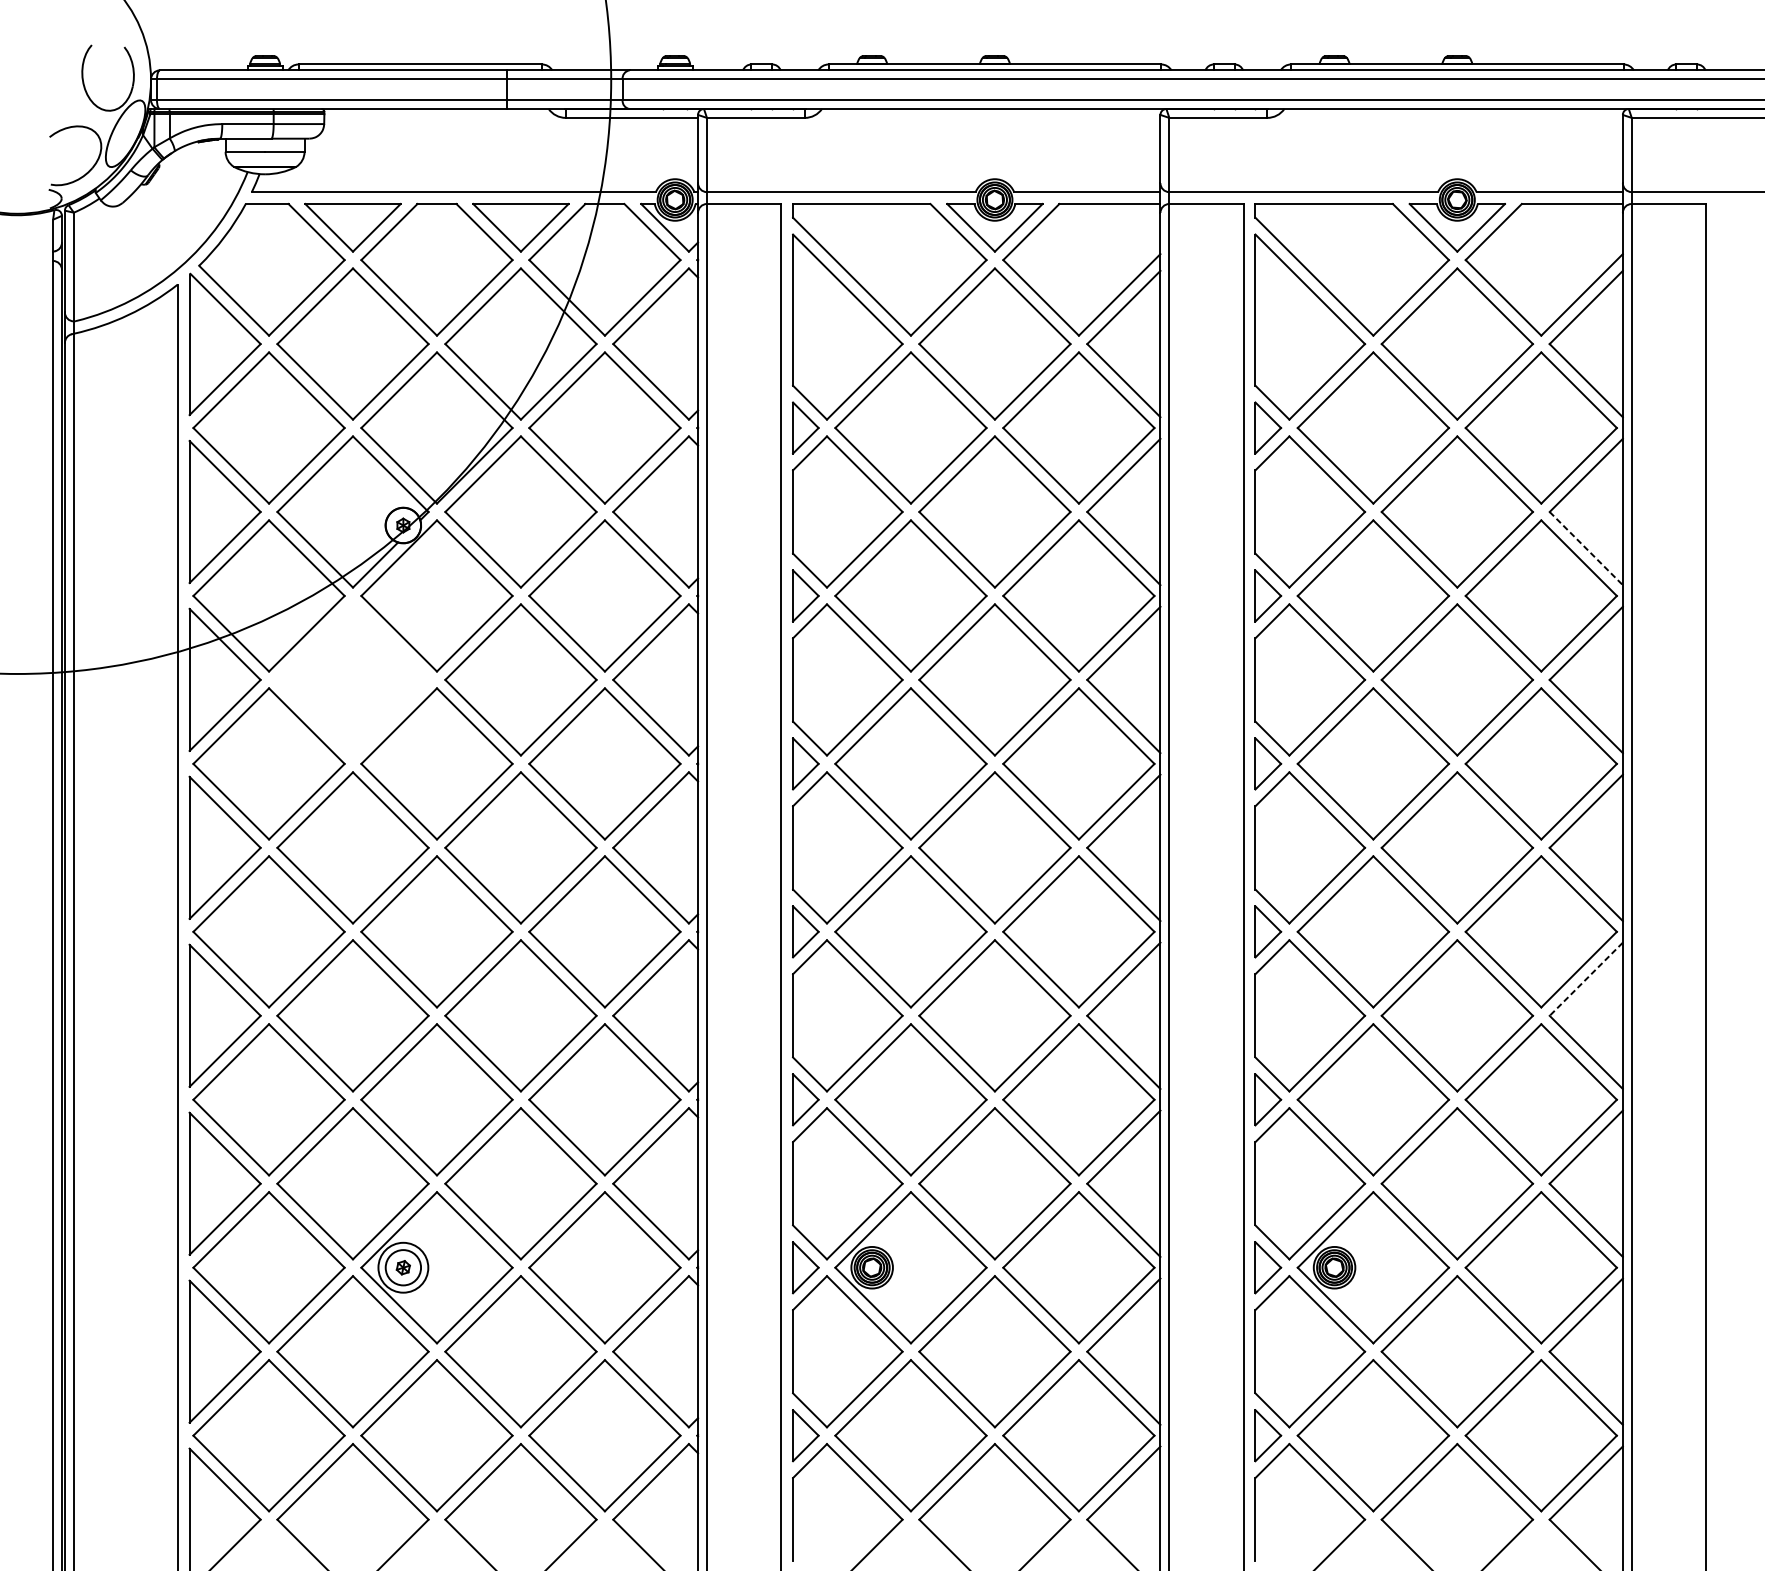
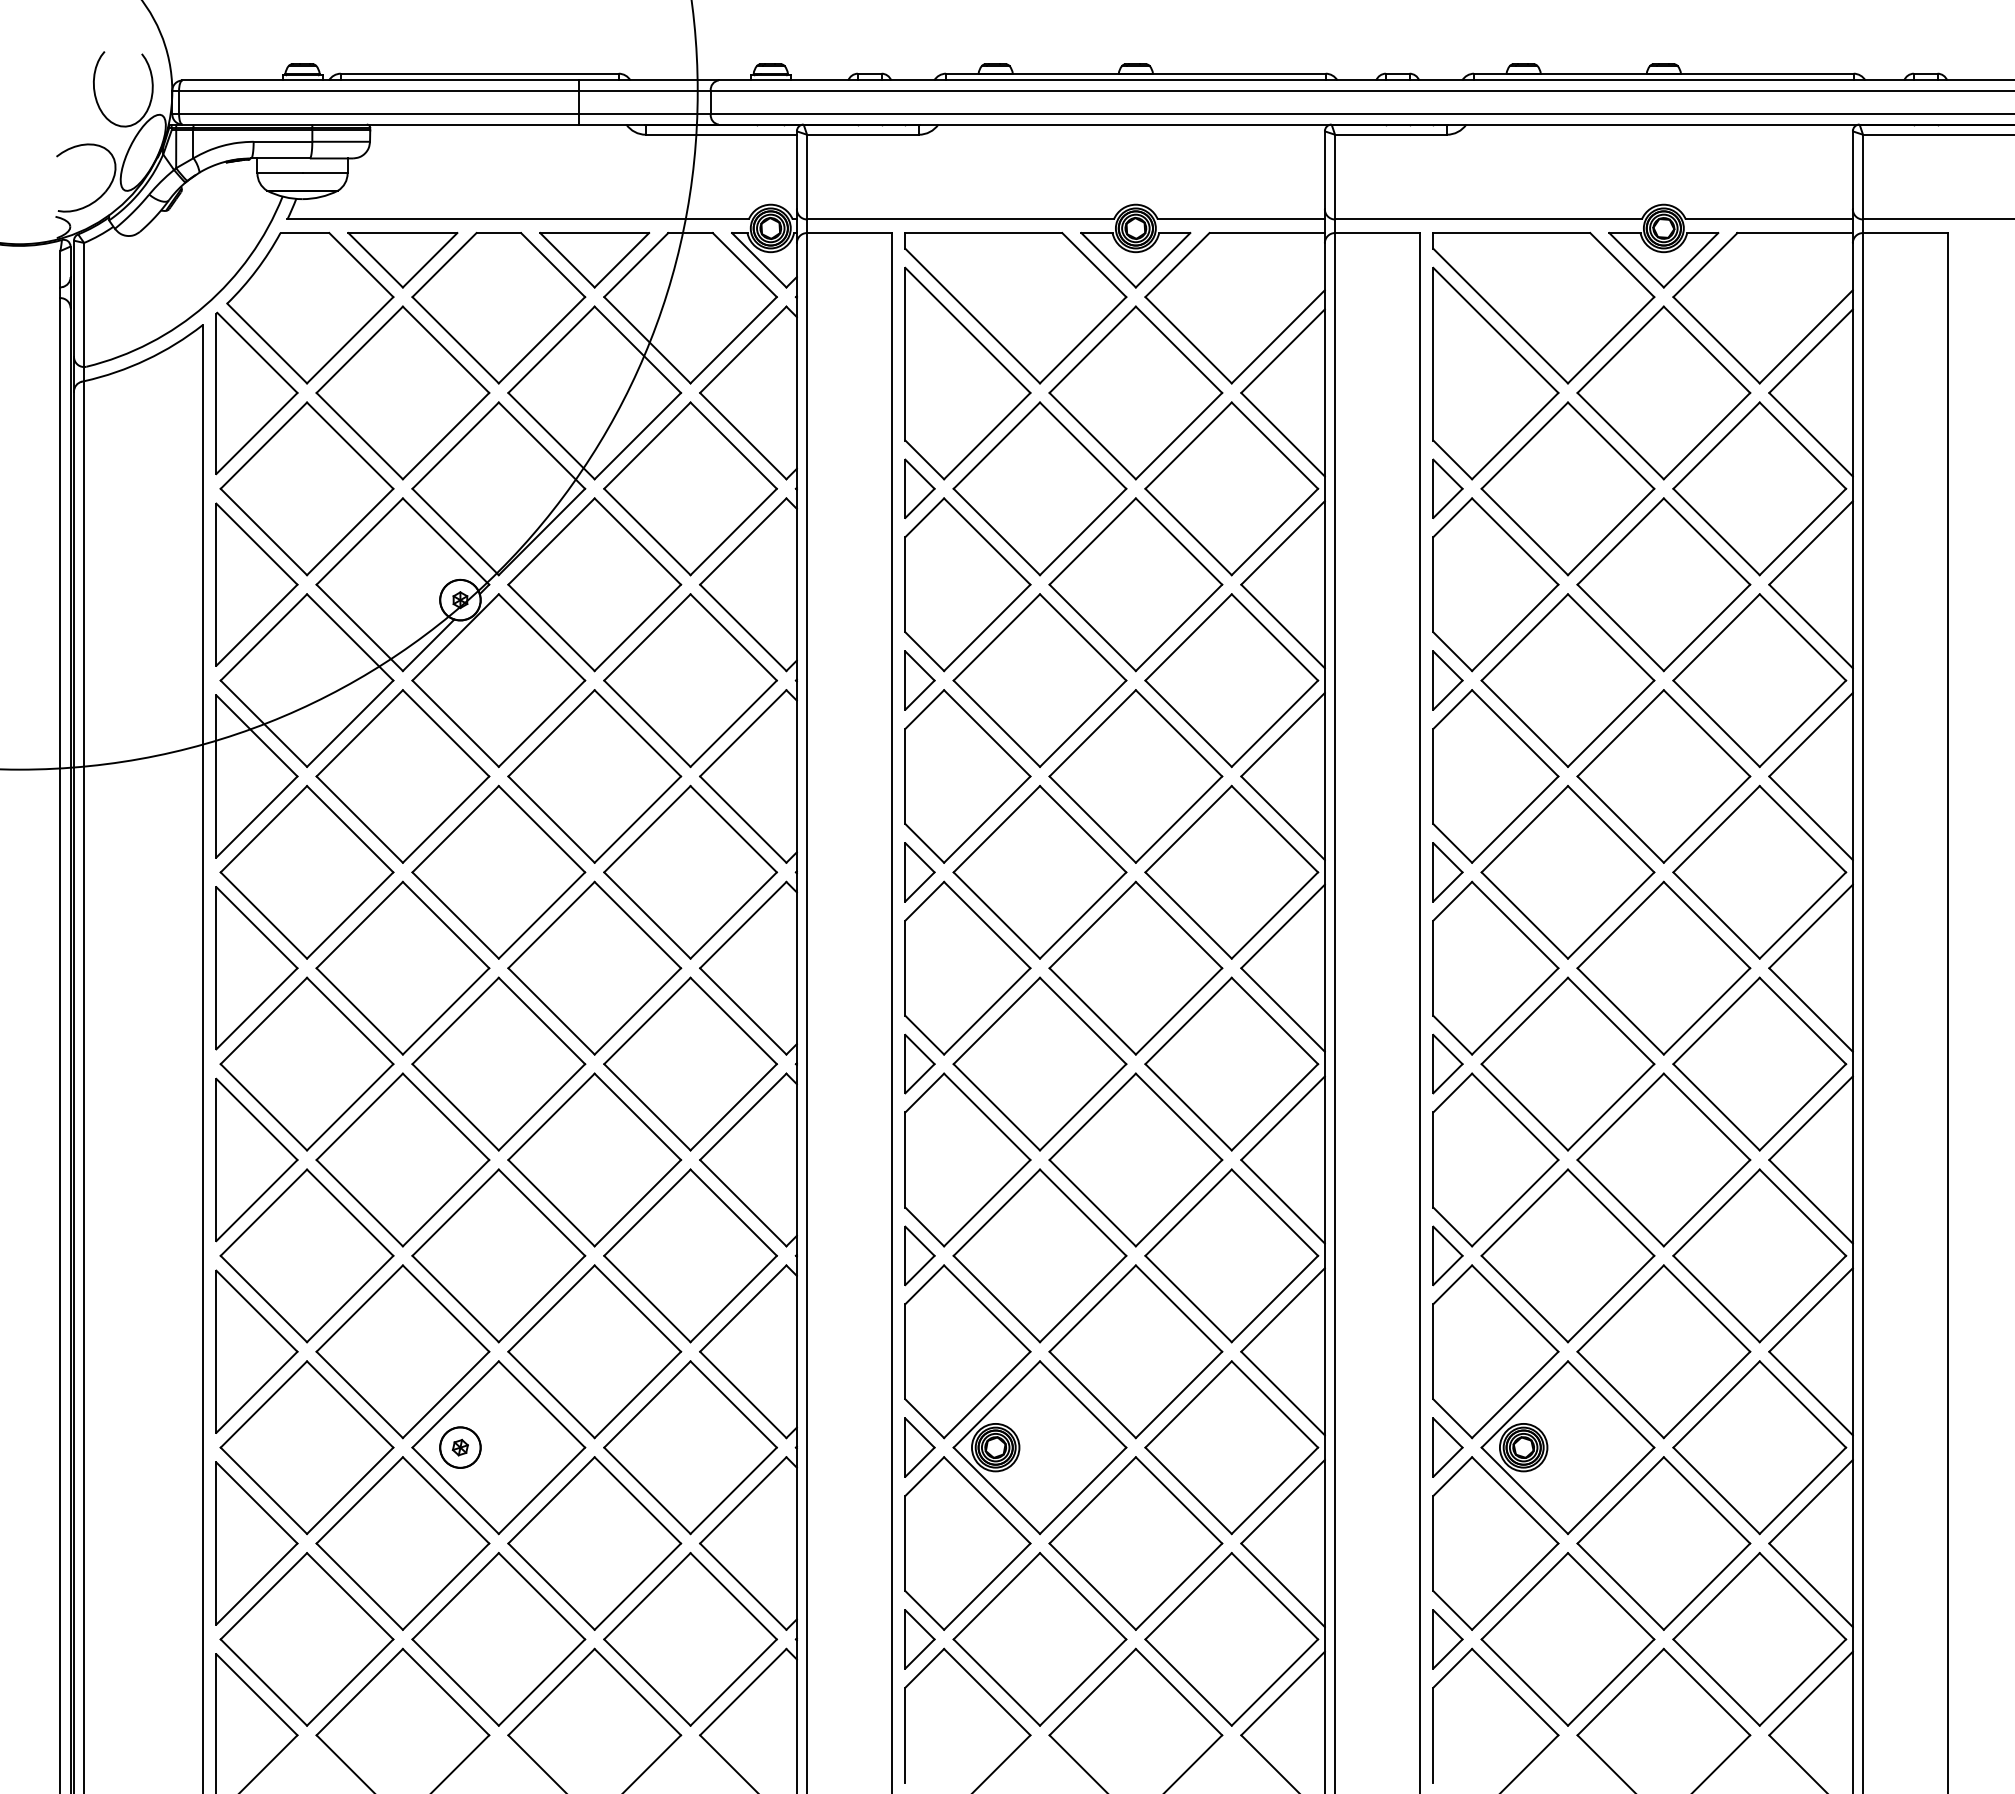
line: (1586, 548) -> (1811, 626), dashed -> solid
part: (352, 679) -> (402, 776), added
line: (1585, 979) -> (1810, 1118), dashed -> solid
circle: (403, 1267) -> (460, 1447), size x0.71

